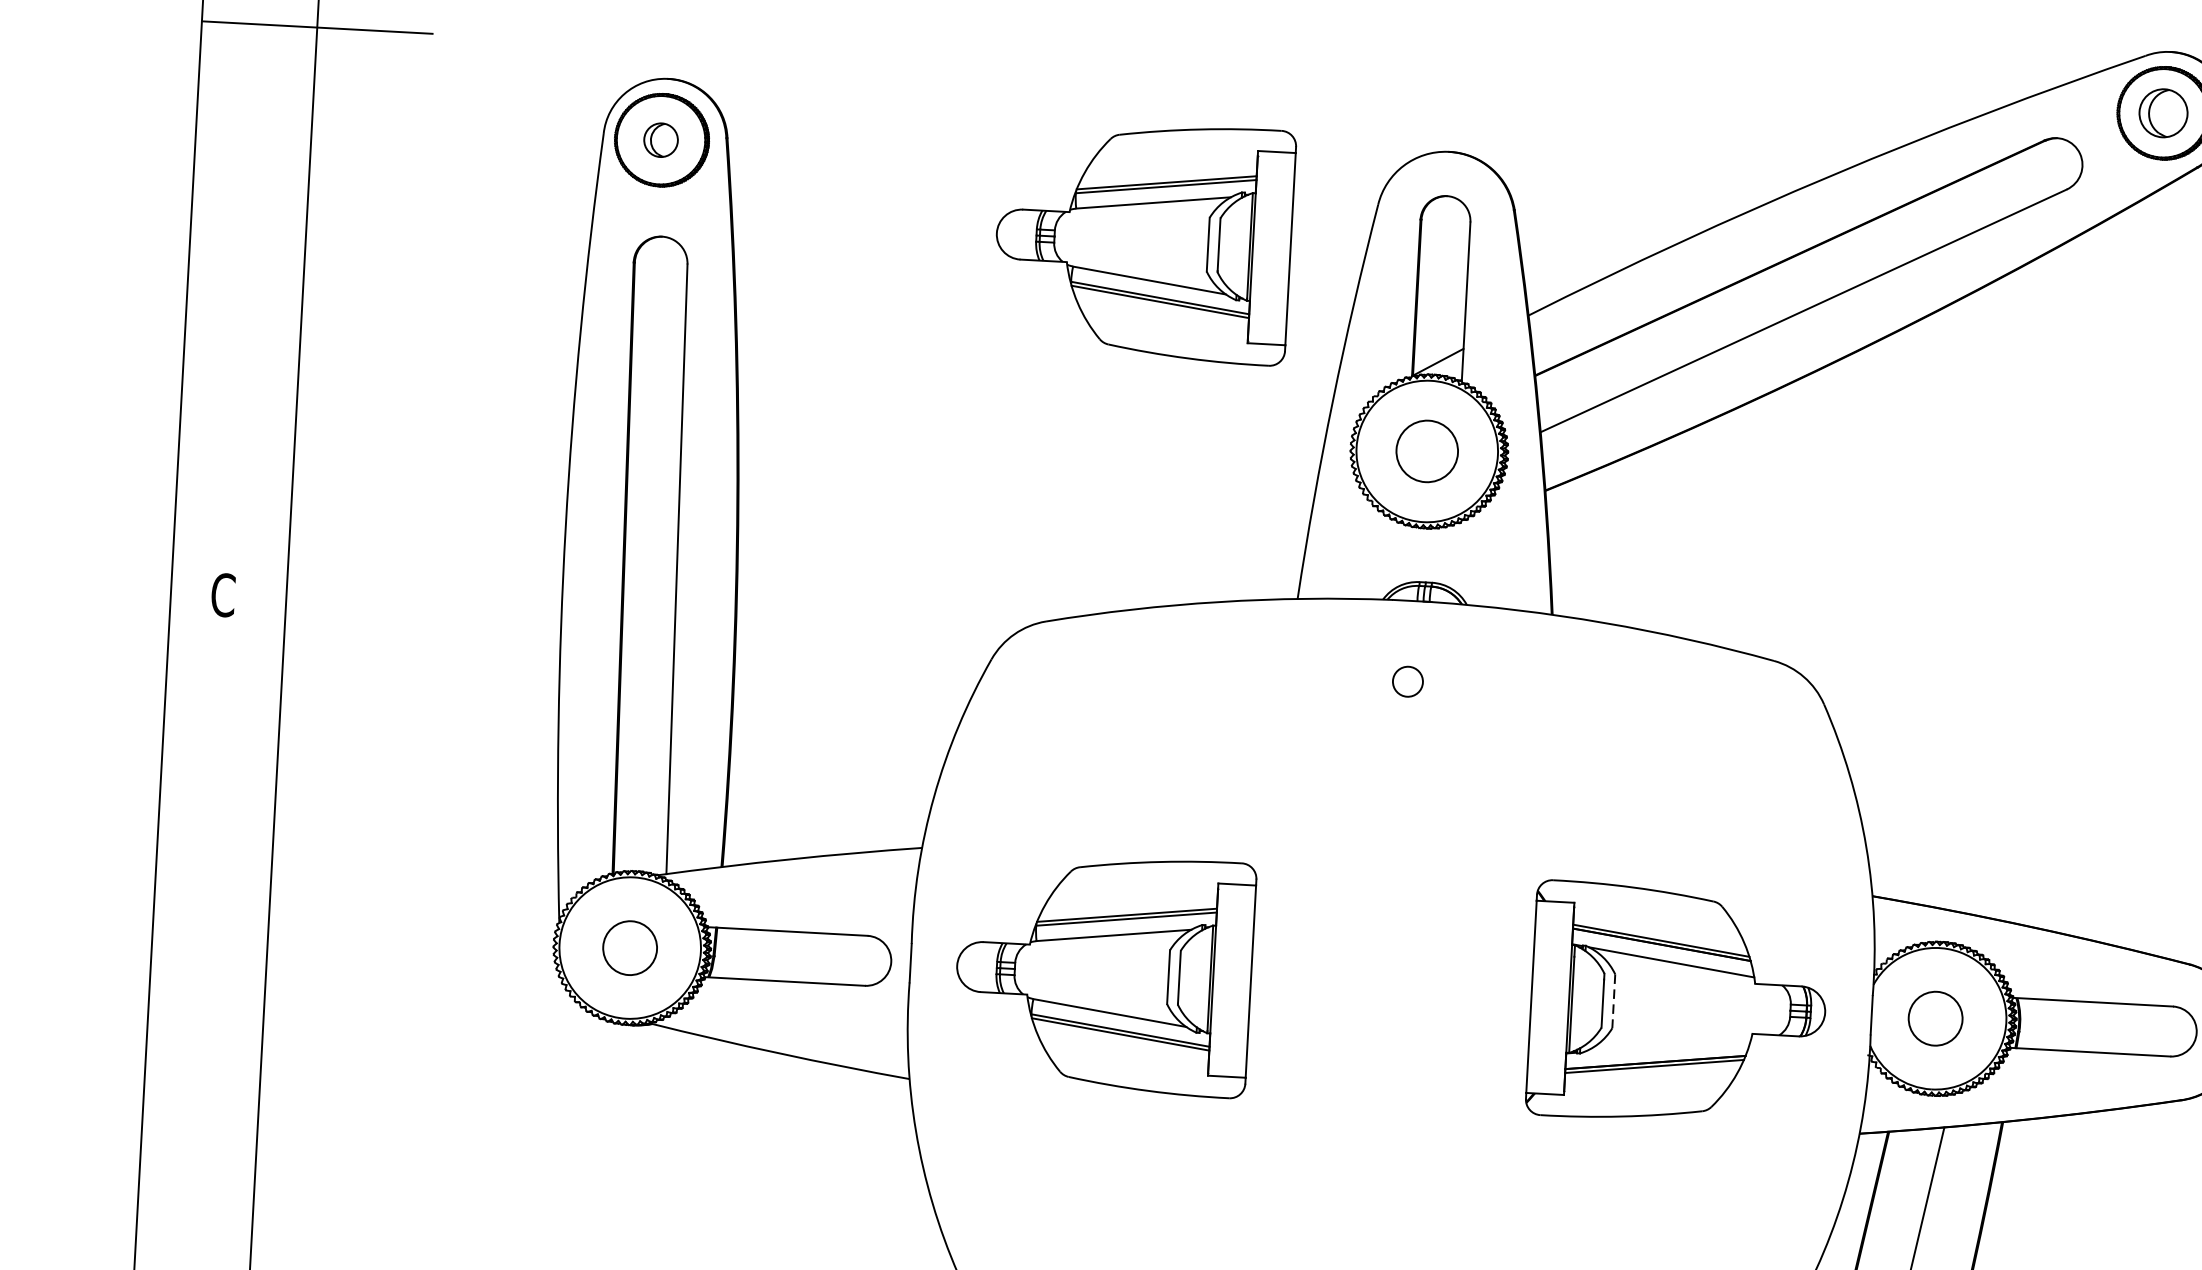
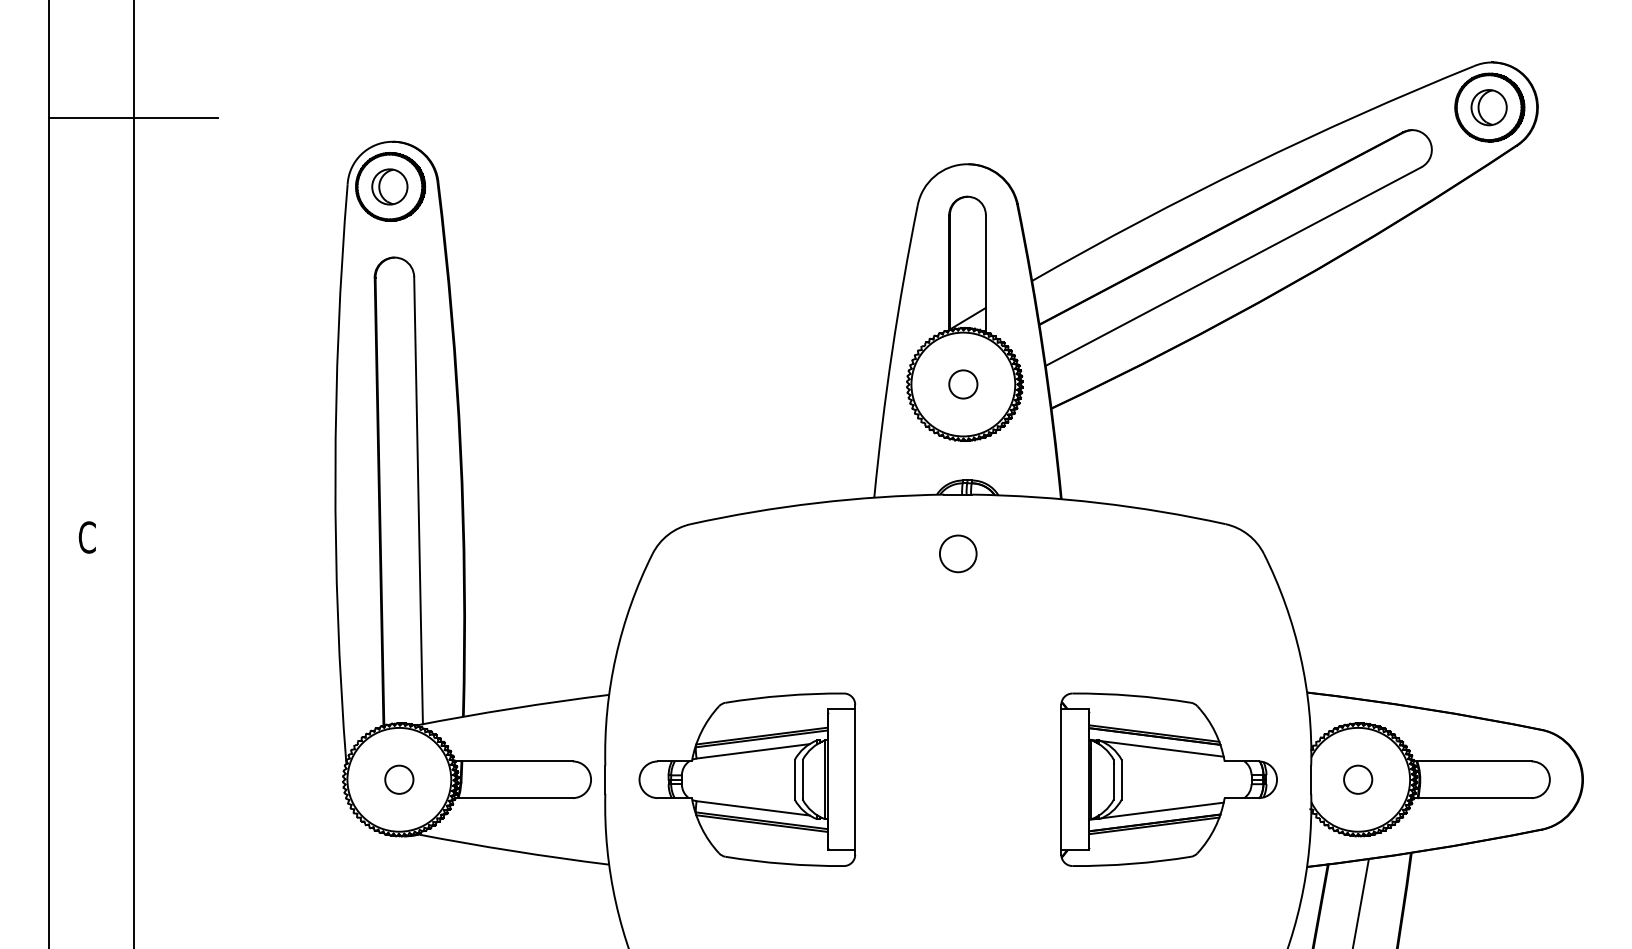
part: (660, 139) -> (389, 186), size x1.43
part: (1143, 240) -> (747, 241), removed
circle: (1427, 451) -> (963, 384), size x0.62
circle: (1408, 681) -> (958, 553), size x1.67
circle: (630, 947) -> (399, 779), size x0.71
line: (1613, 1000) -> (1121, 779), dashed -> solid
circle: (1936, 1018) -> (1358, 779), size x0.71
line: (1666, 1046) -> (1162, 810), added

